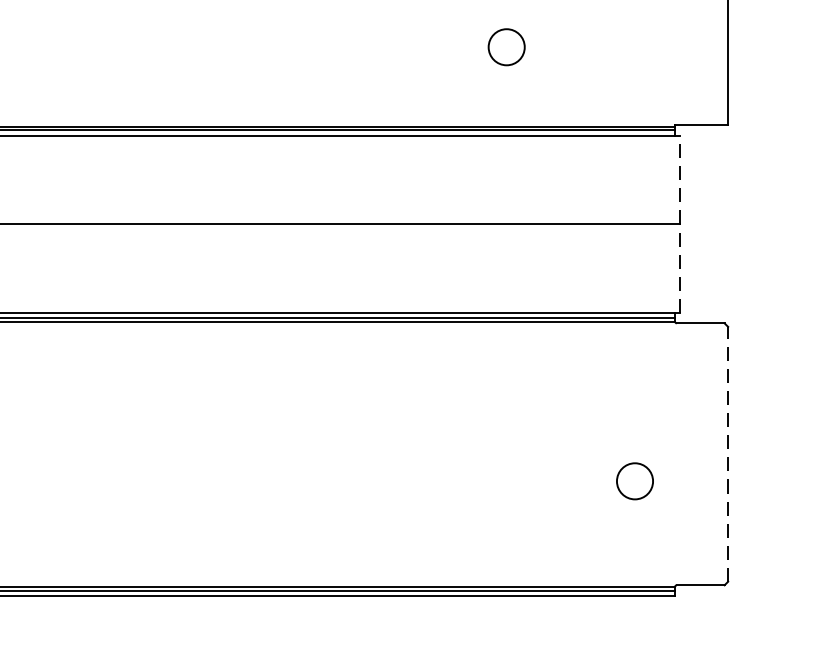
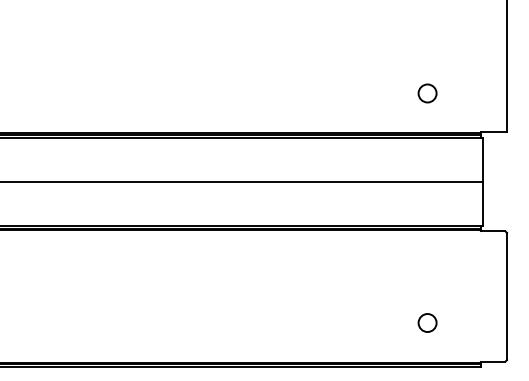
circle: (506, 47) -> (427, 93), moved
line: (680, 223) -> (483, 181), dashed -> solid
line: (729, 454) -> (507, 296), dashed -> solid
circle: (634, 480) -> (427, 322), moved

